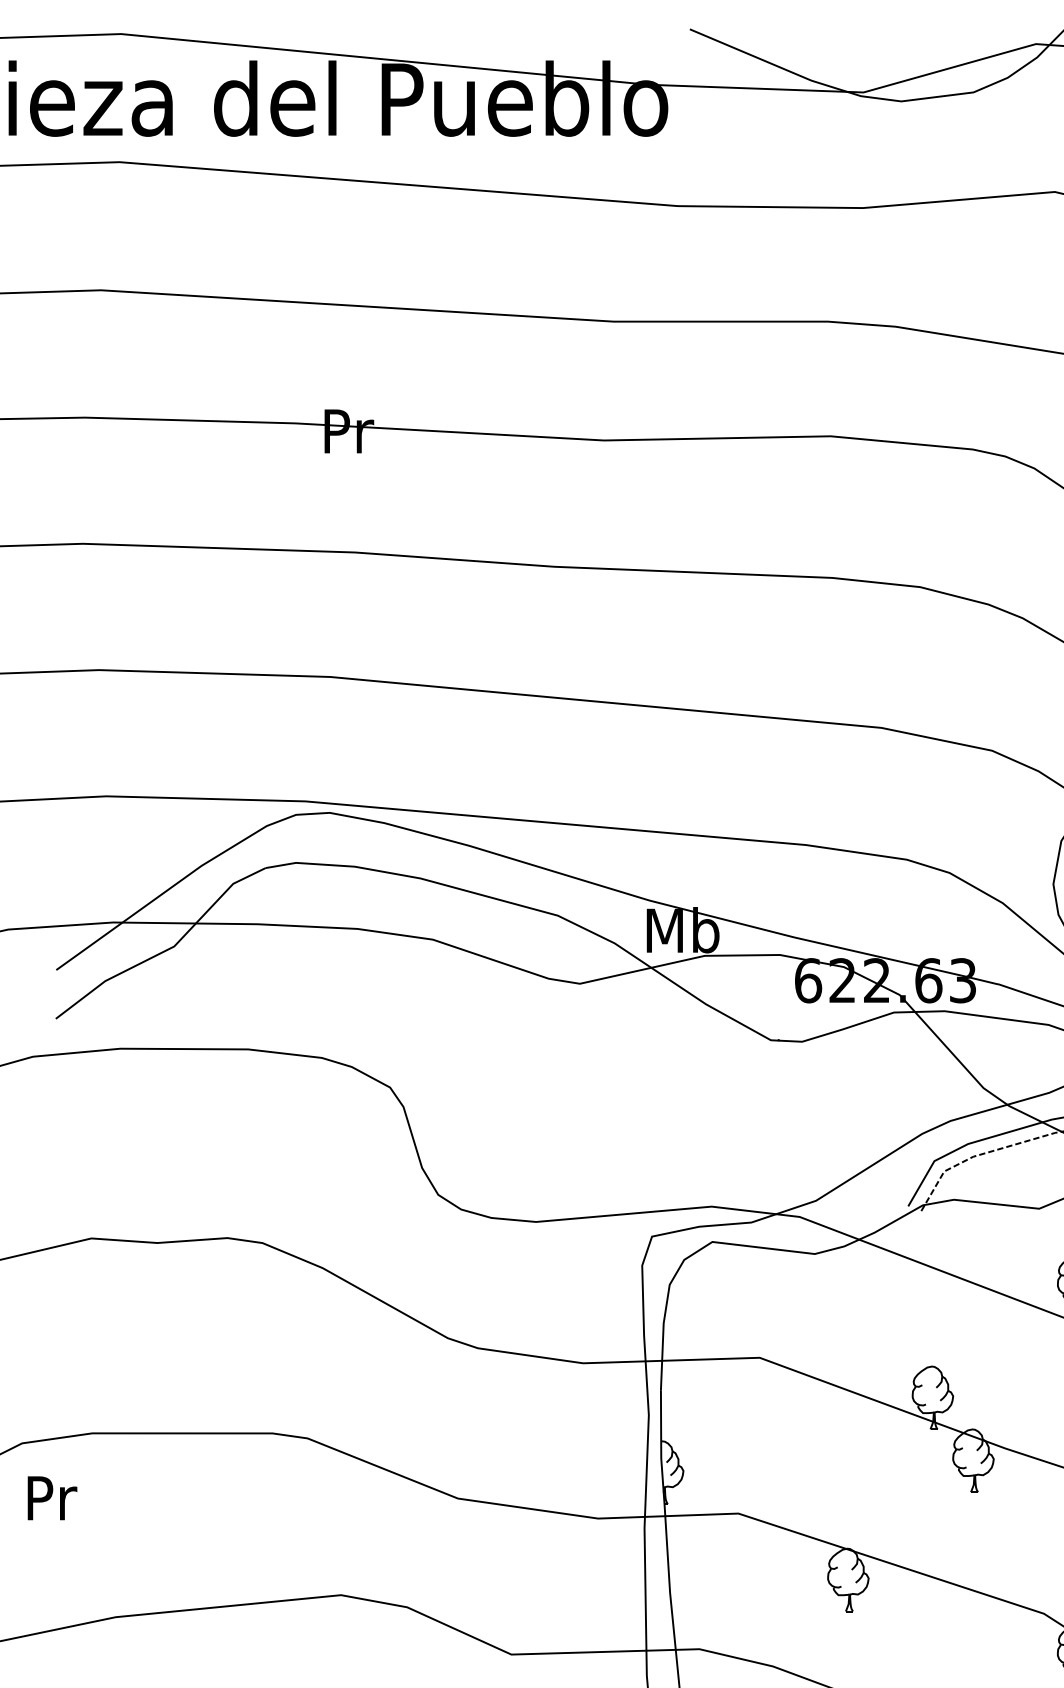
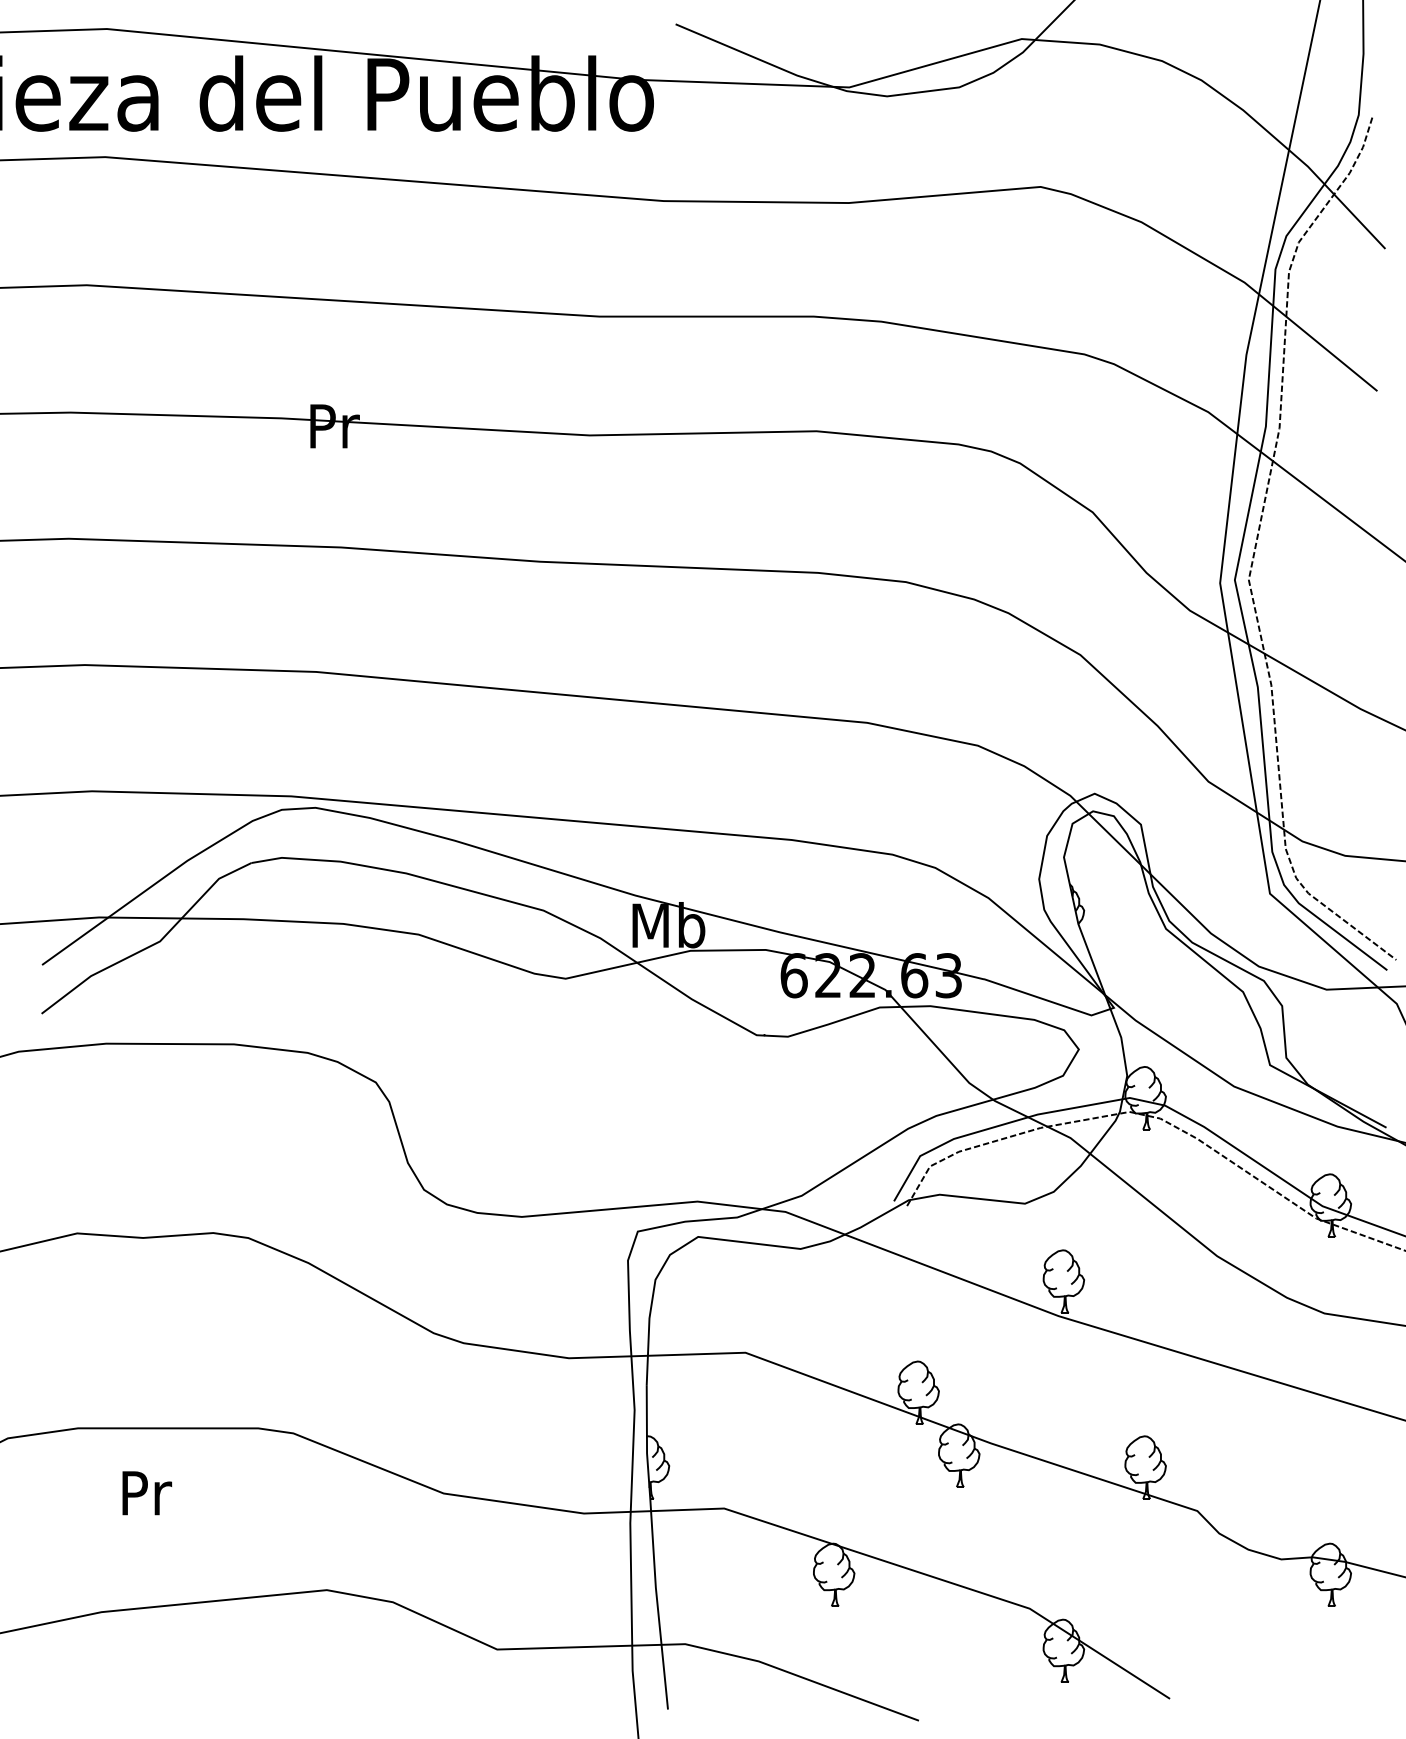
text: (52, 1498) -> (147, 1493), moved

